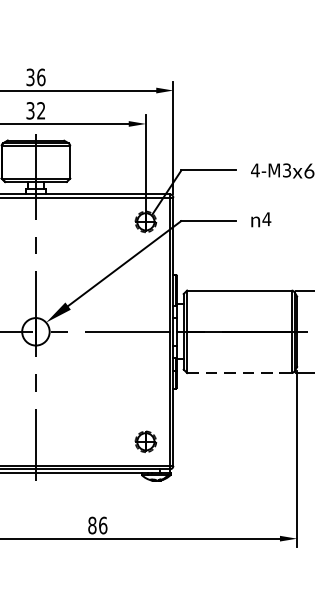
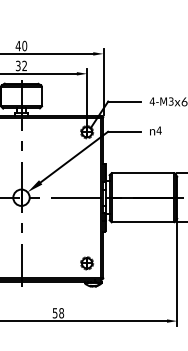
text: (35, 76) -> (21, 45), 36 -> 40
line: (240, 373) -> (143, 222), dashed -> solid
text: (97, 525) -> (58, 313), 86 -> 58

